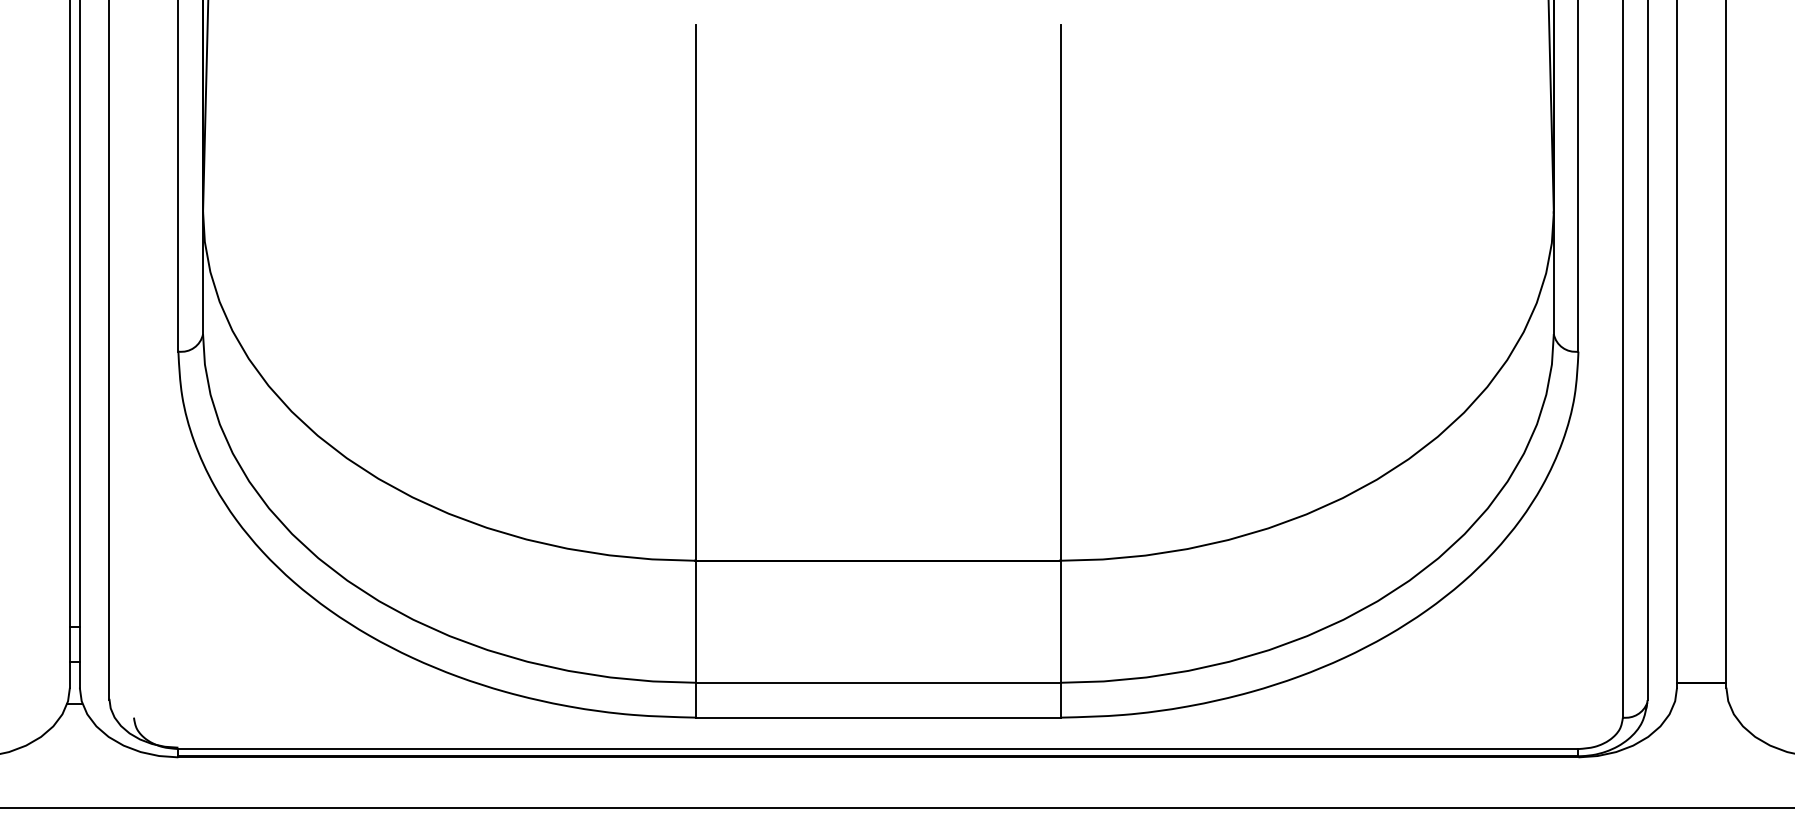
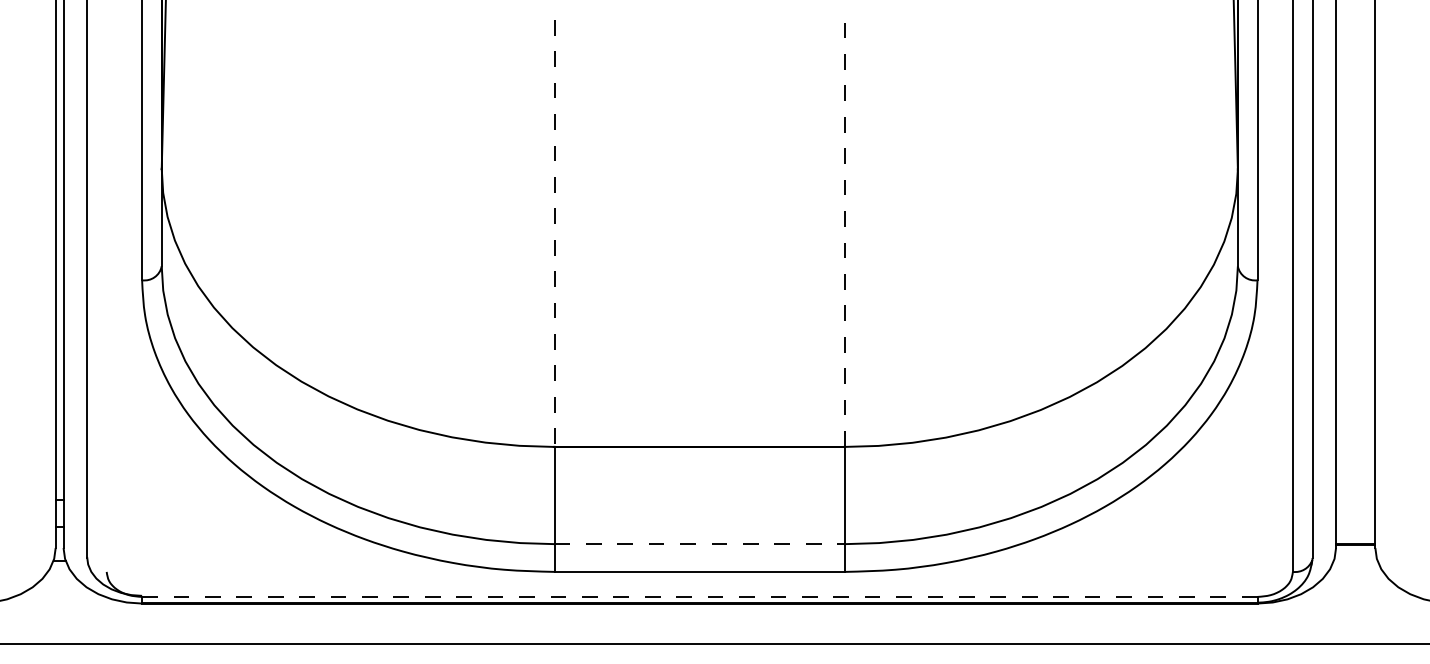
line: (1061, 291) -> (845, 232), solid -> dashed
line: (696, 292) -> (554, 233), solid -> dashed
line: (879, 683) -> (700, 544), solid -> dashed
line: (878, 748) -> (699, 596), solid -> dashed

